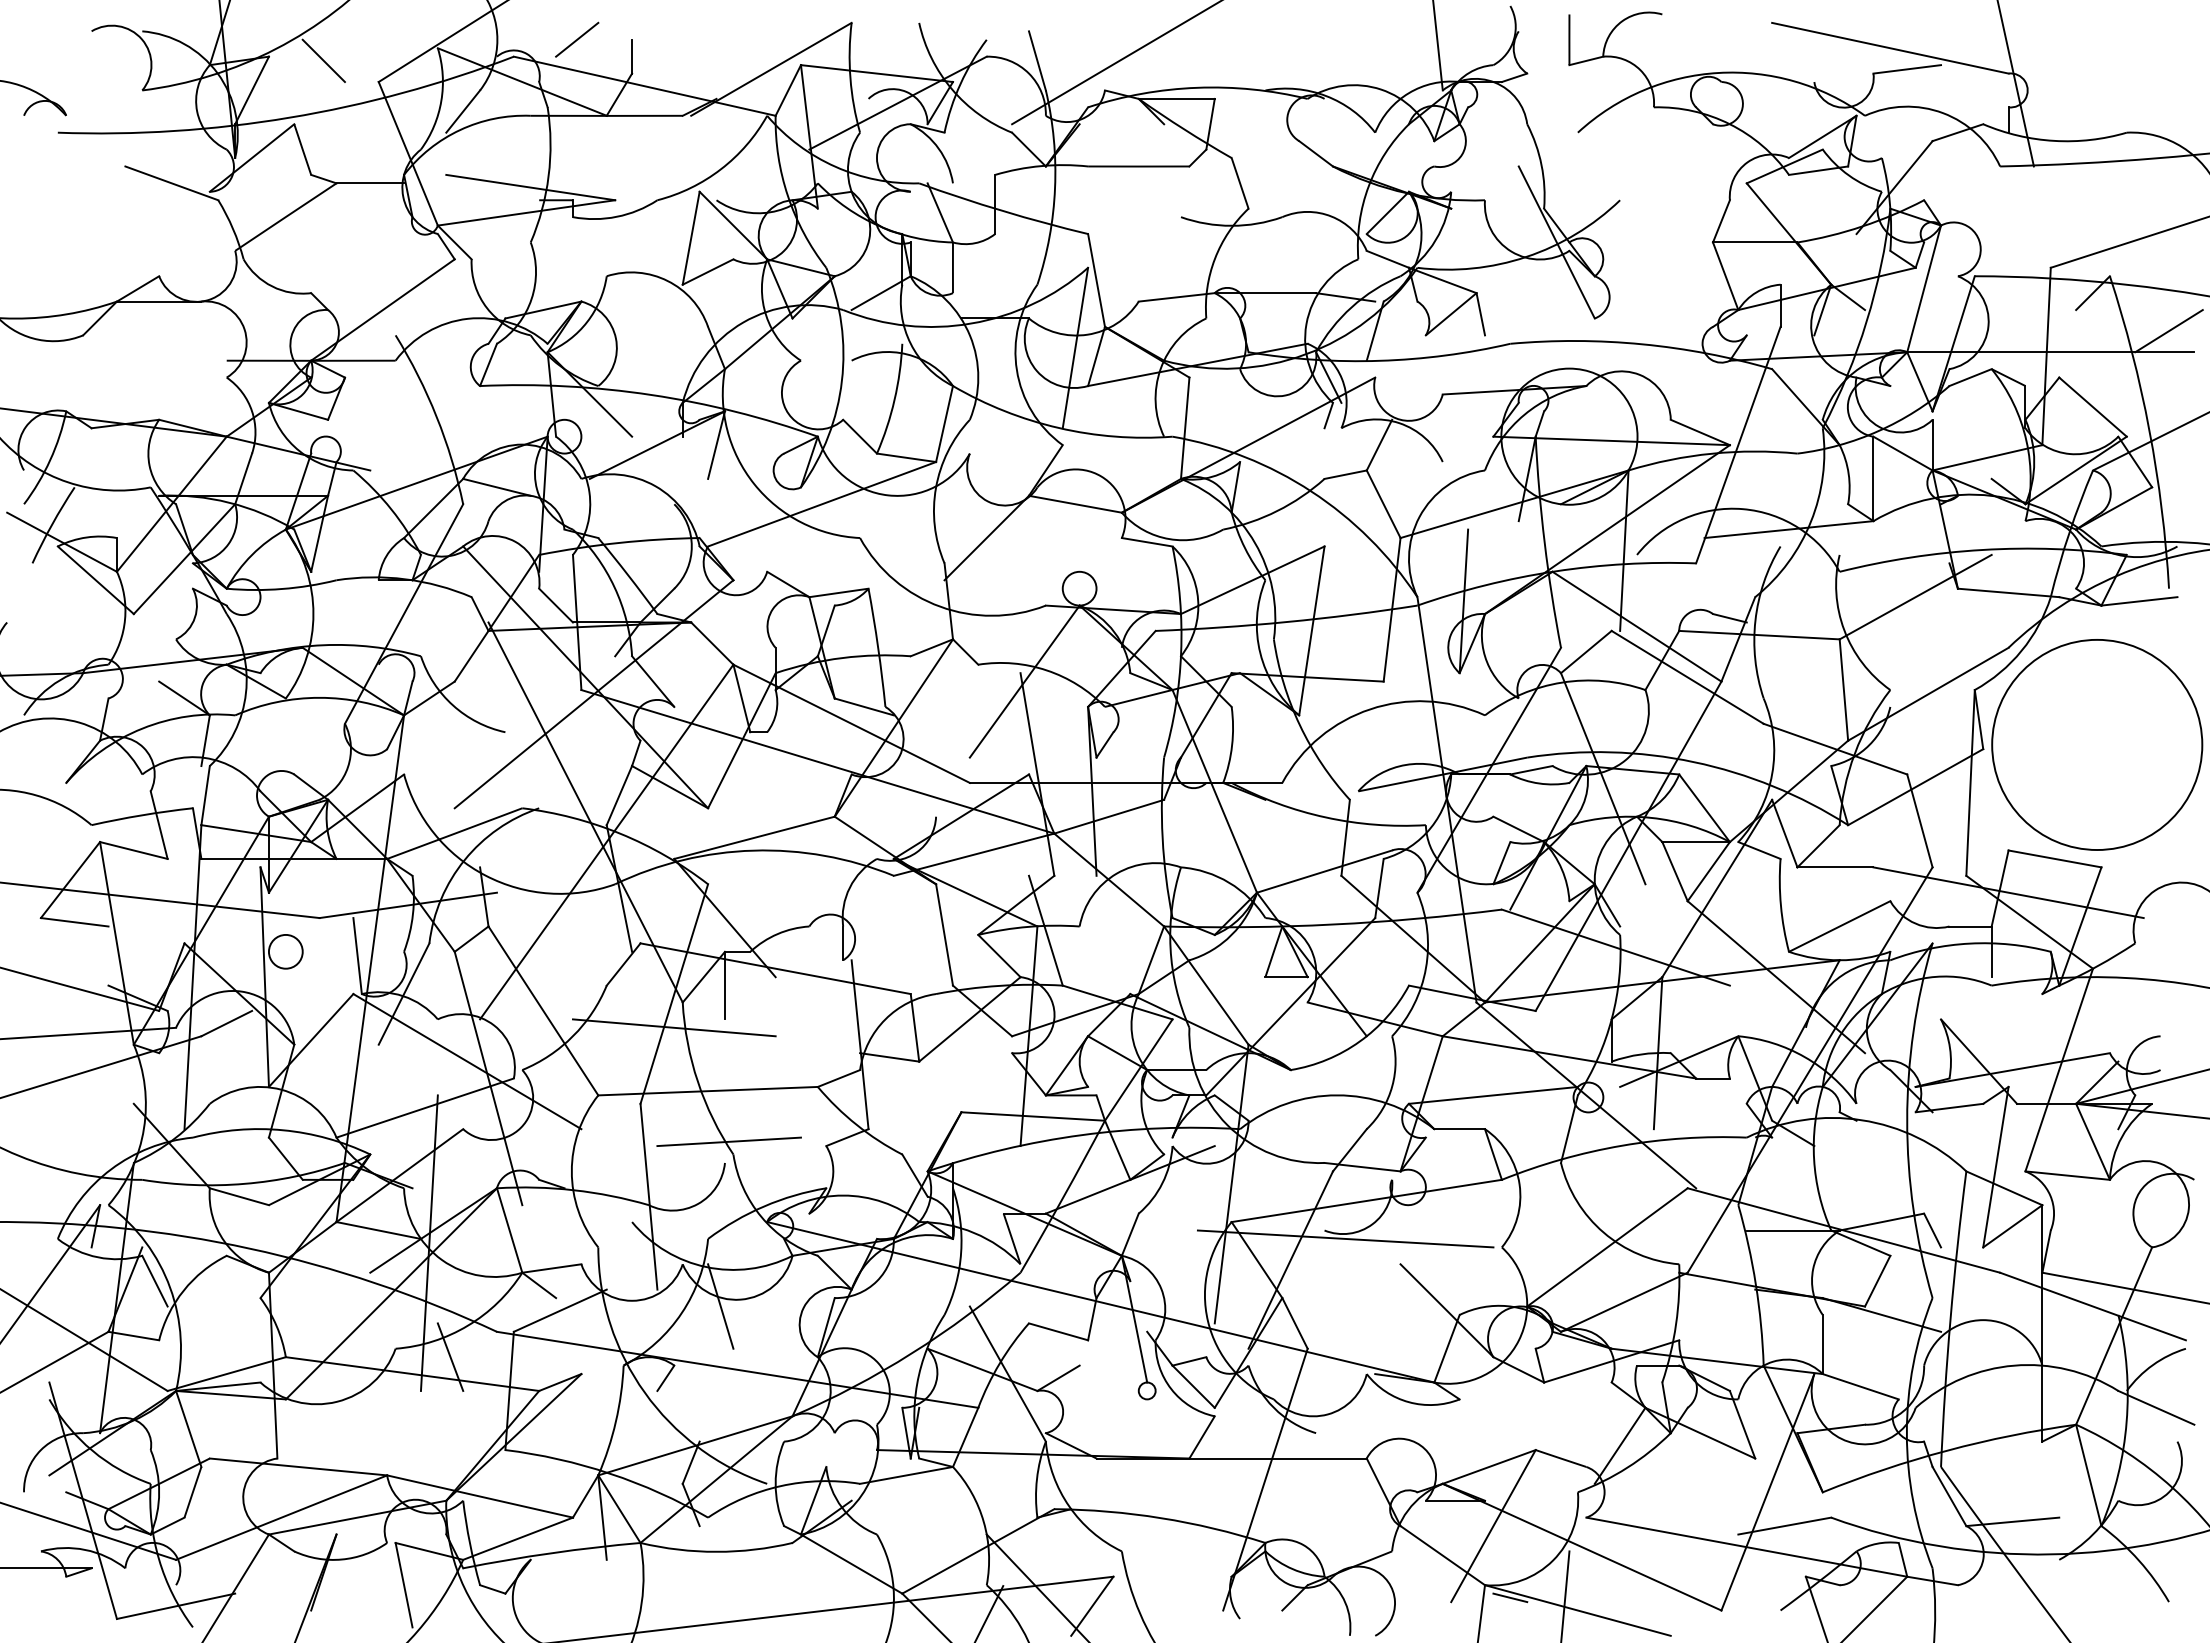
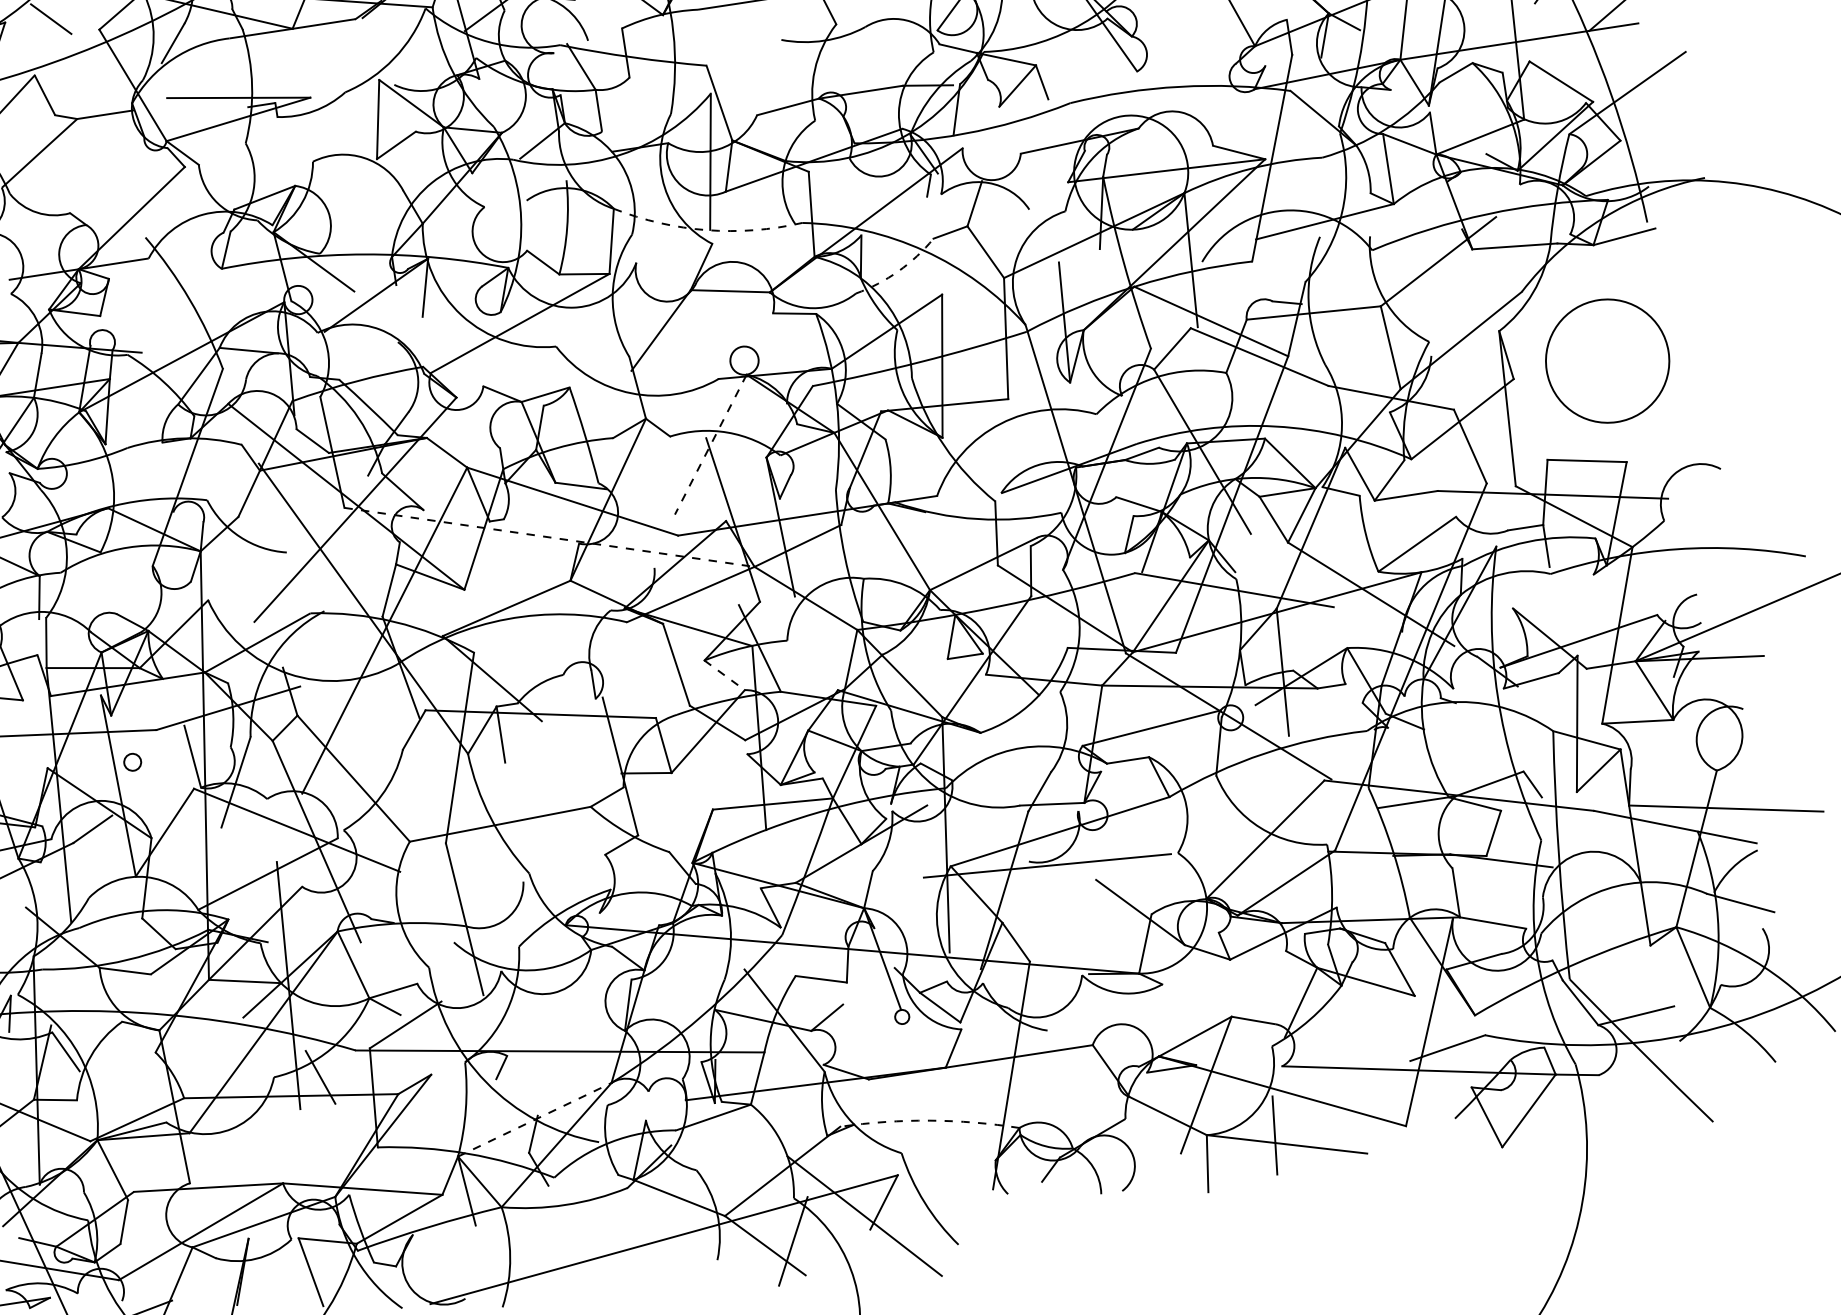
arc: (1058, 428) -> (706, 230), solid -> dashed
arc: (1277, 511) -> (898, 271), solid -> dashed
line: (1024, 681) -> (710, 444), solid -> dashed
circle: (2097, 744) -> (1607, 360), size x0.7
line: (818, 761) -> (550, 537), solid -> dashed
circle: (285, 951) -> (132, 762), size x0.6
line: (999, 956) -> (724, 675), solid -> dashed
line: (673, 1027) -> (463, 775), removed
line: (728, 1141) -> (523, 863), removed
line: (720, 1306) -> (537, 1001), removed
line: (695, 1445) -> (534, 1119), solid -> dashed
arc: (1161, 1518) -> (930, 1120), solid -> dashed
line: (1510, 1597) -> (1229, 1142), removed

